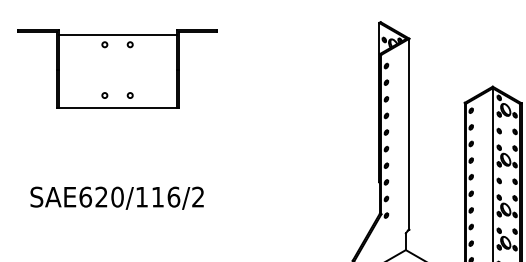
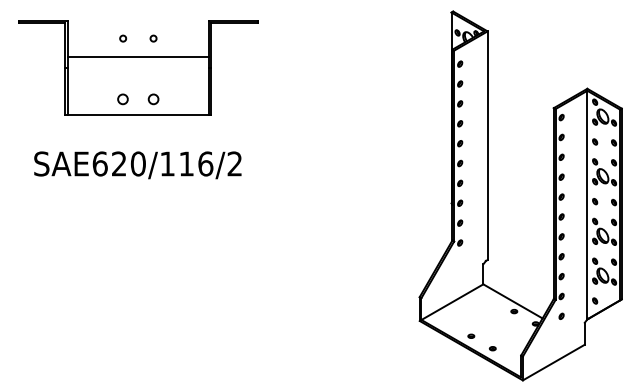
line: (116, 35) -> (137, 57), moved
circle: (105, 95) -> (123, 99), size x1.6
circle: (130, 95) -> (153, 99), size x1.6
text: (116, 198) -> (137, 165), moved

